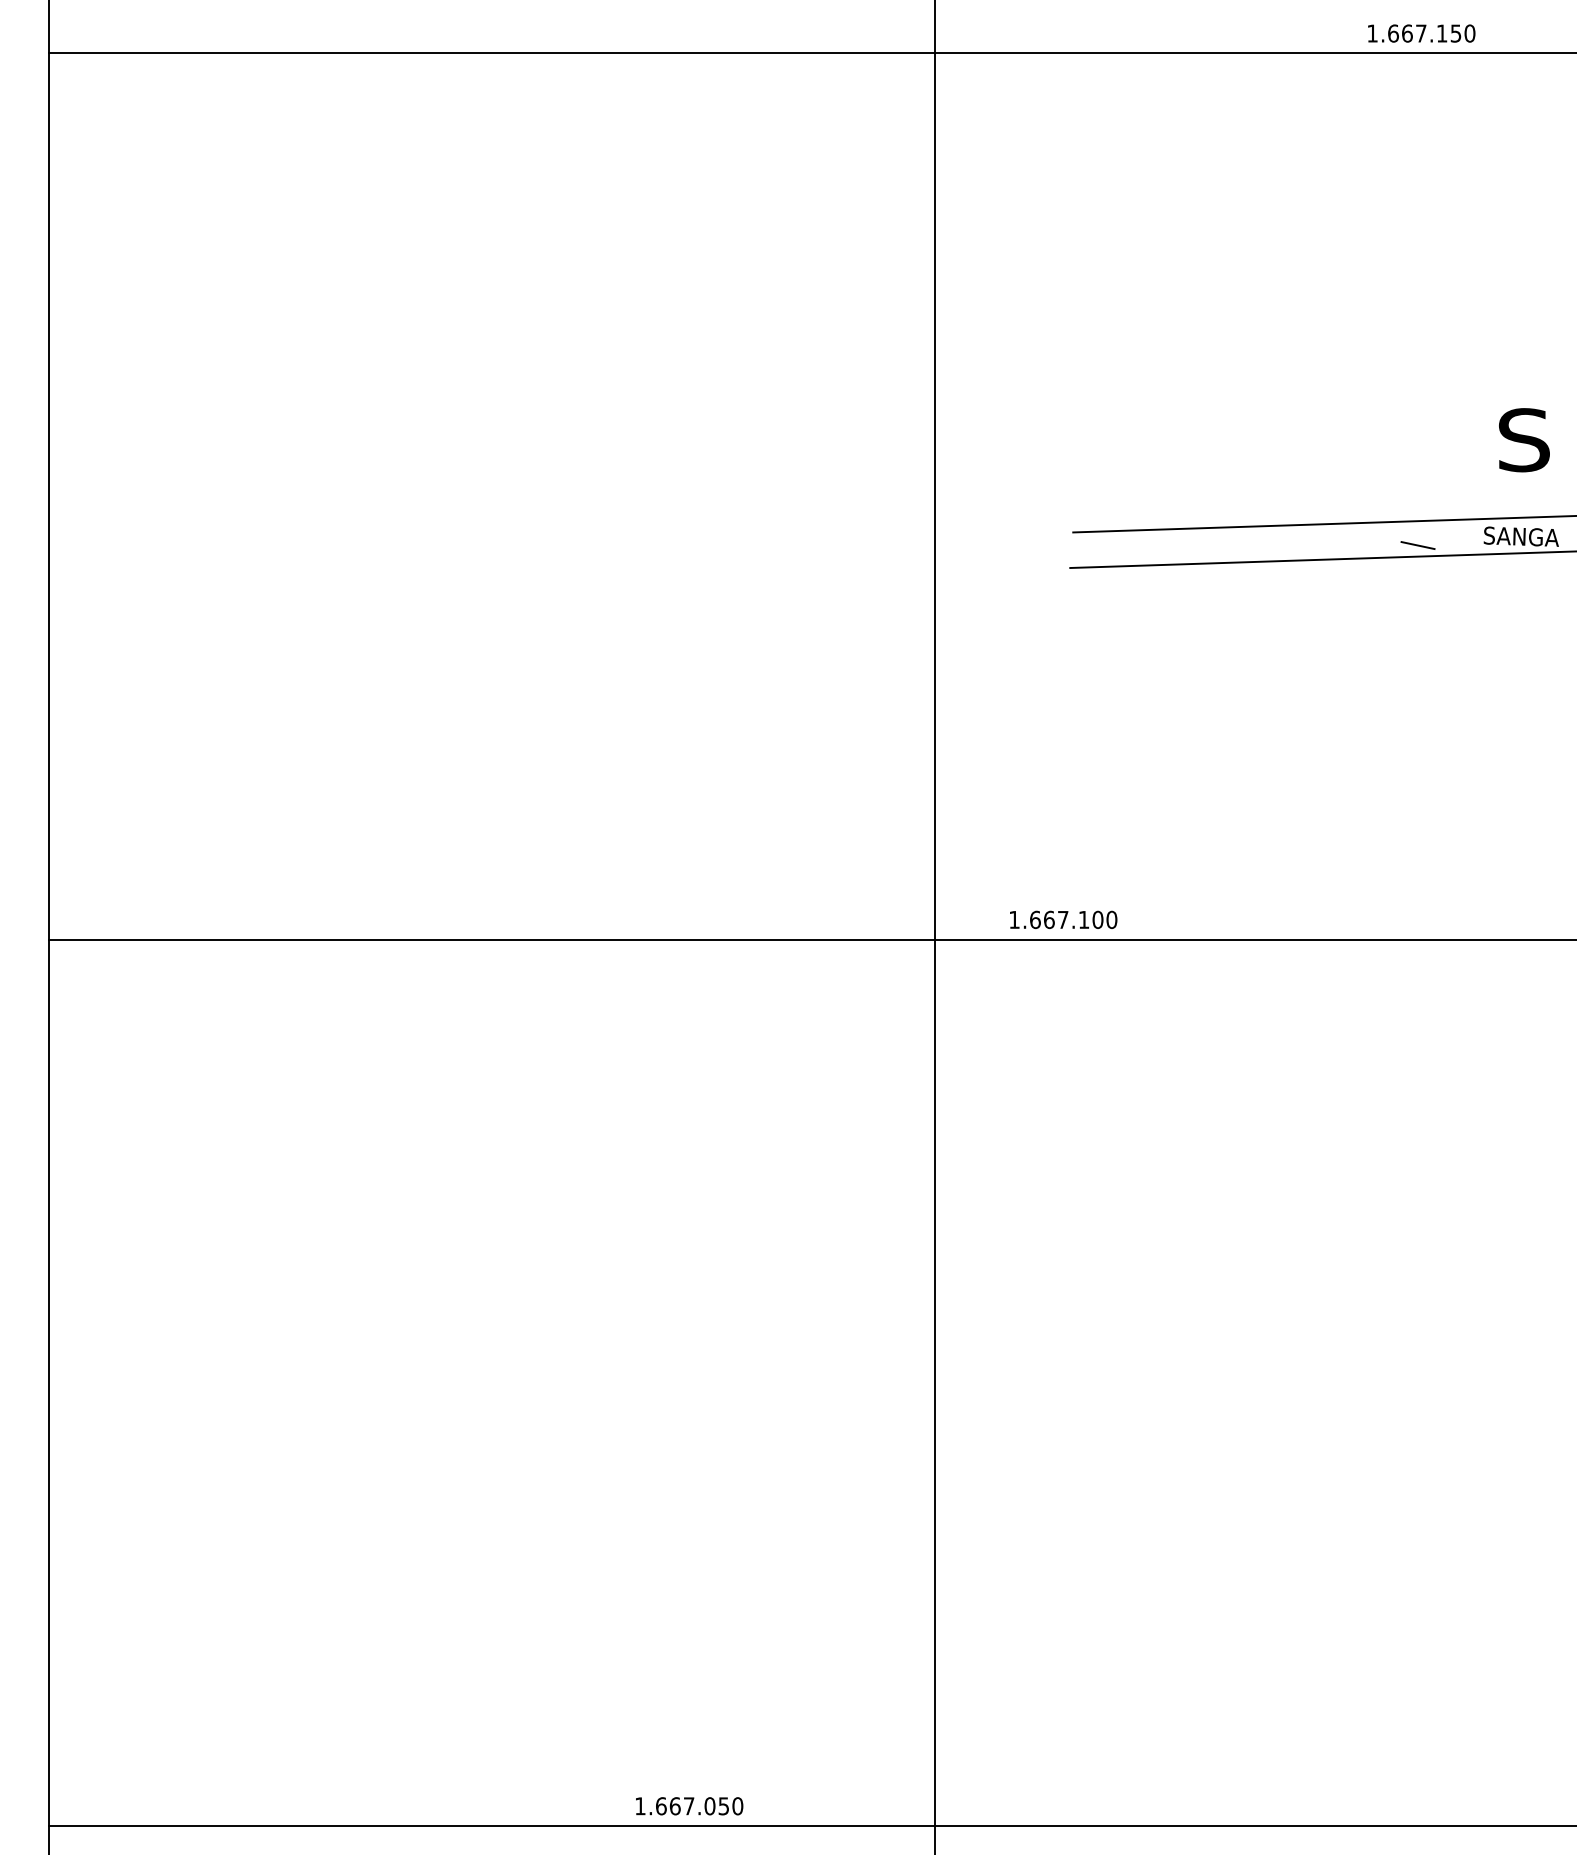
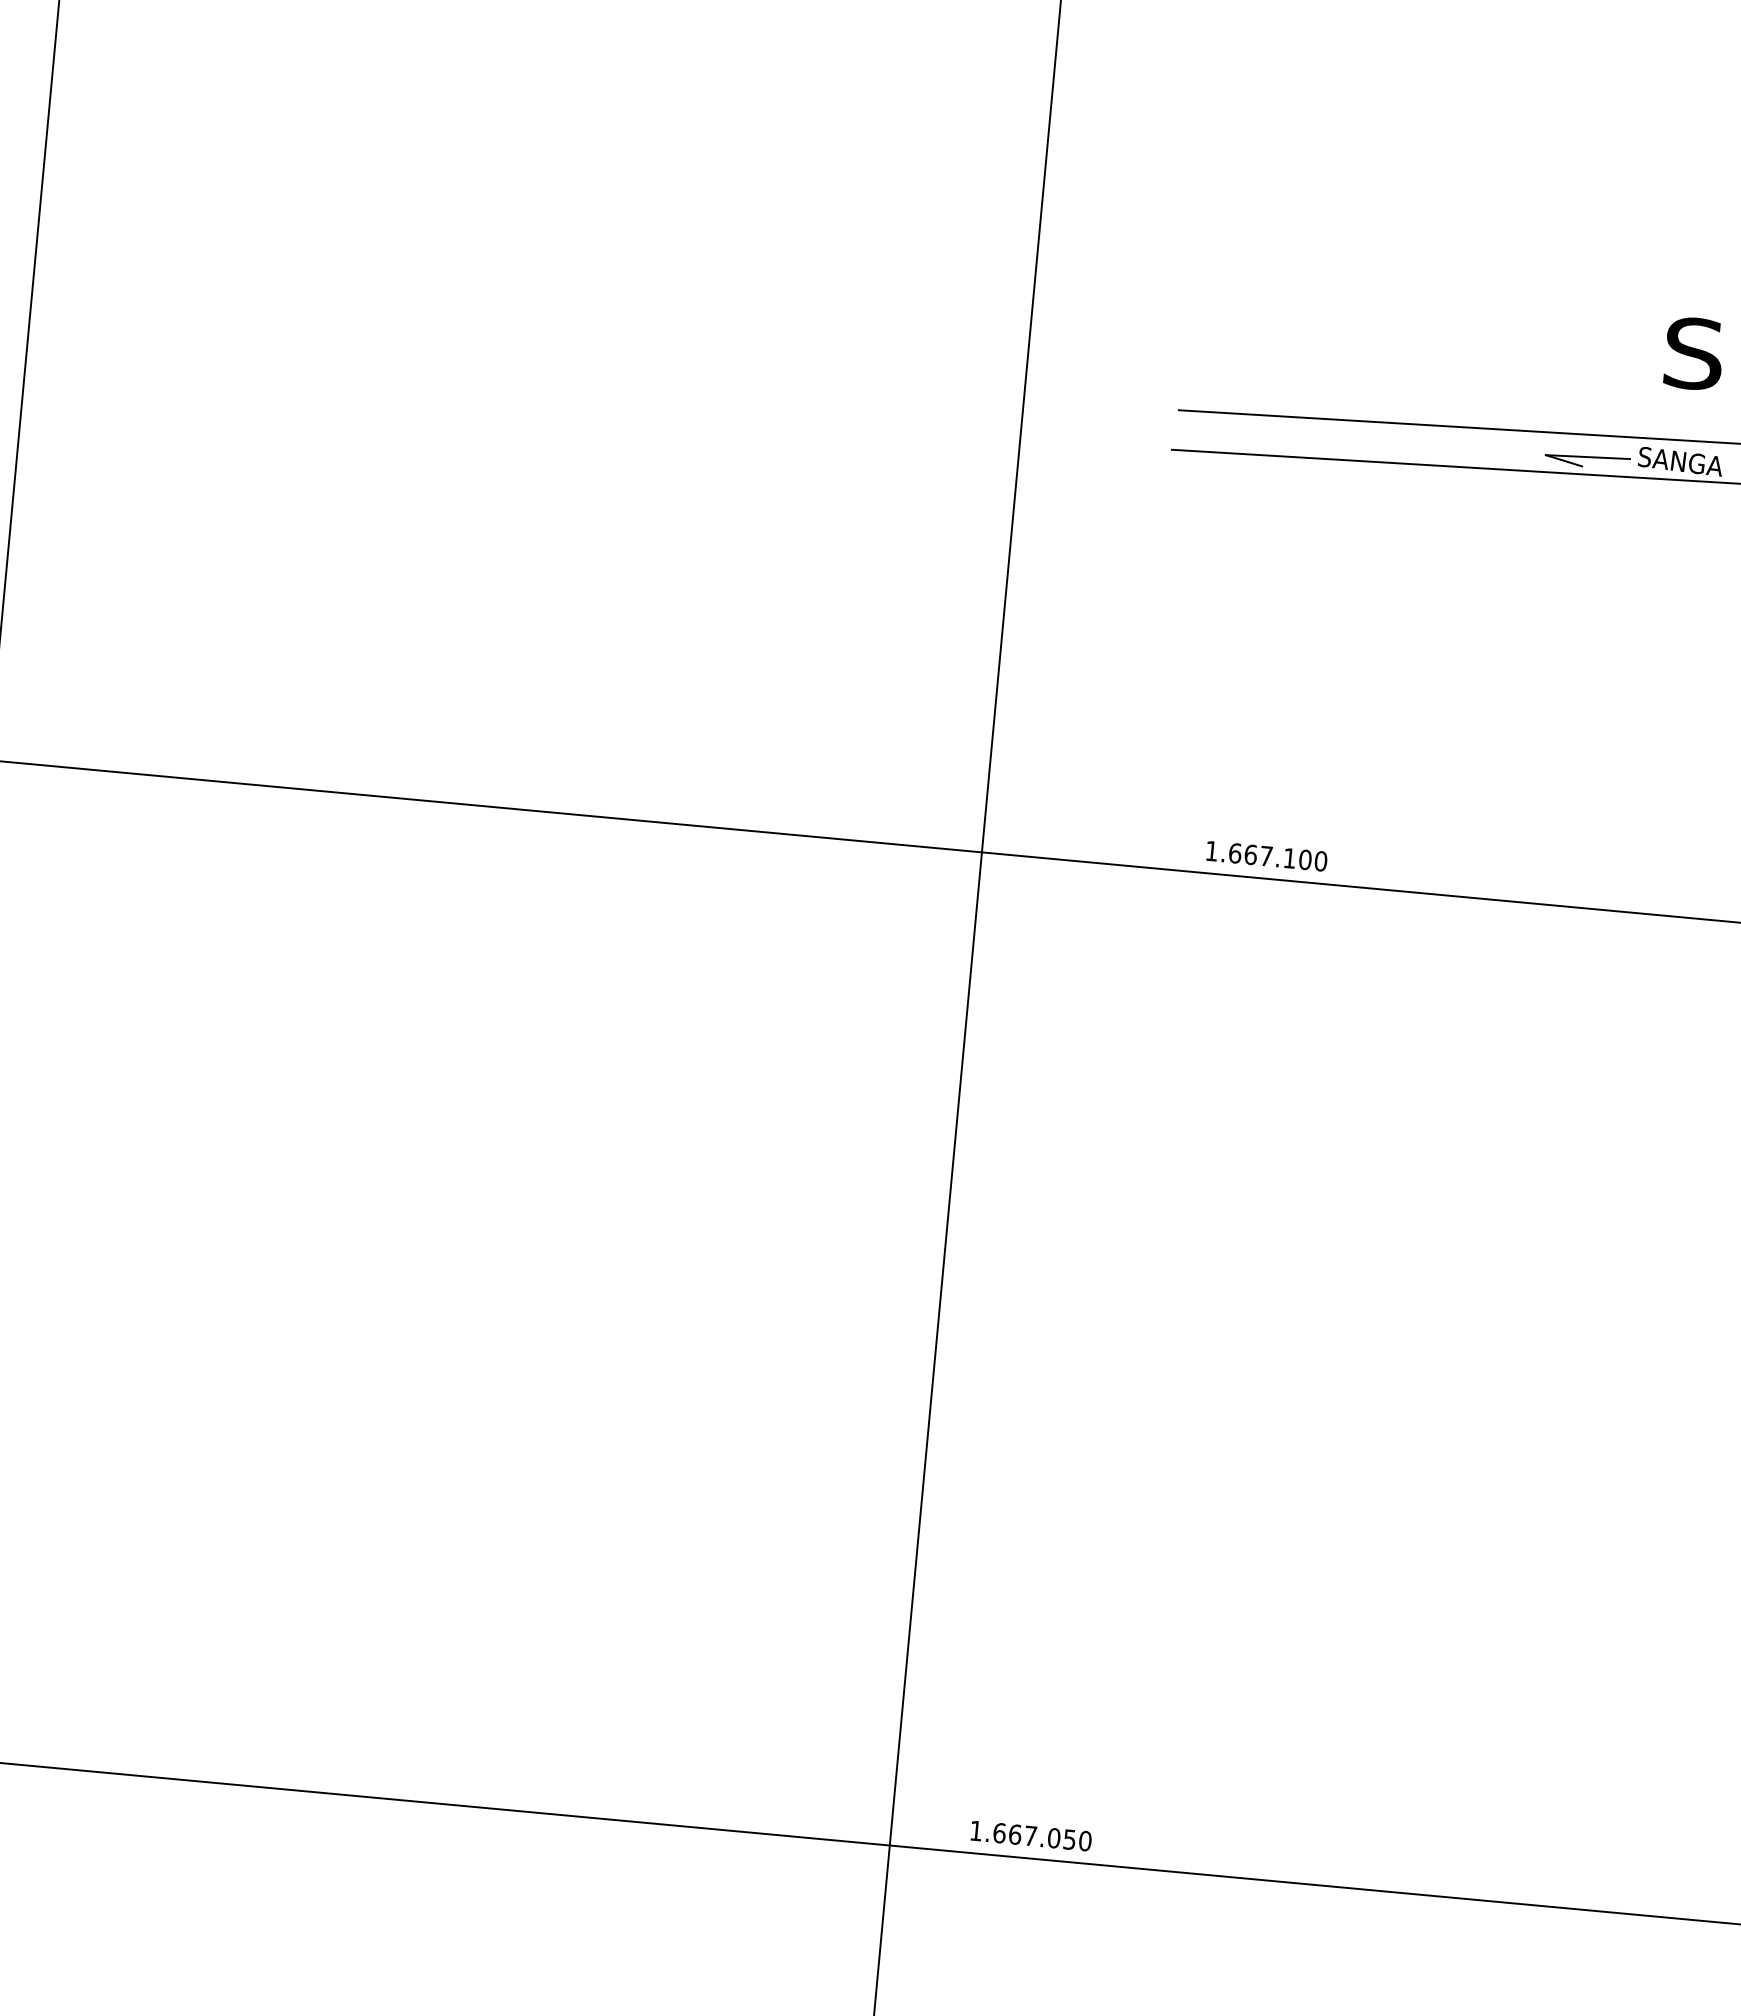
line: (1438, 540) -> (1587, 457), added
text: (1063, 919) -> (1266, 855), moved
text: (689, 1806) -> (1031, 1836), moved

